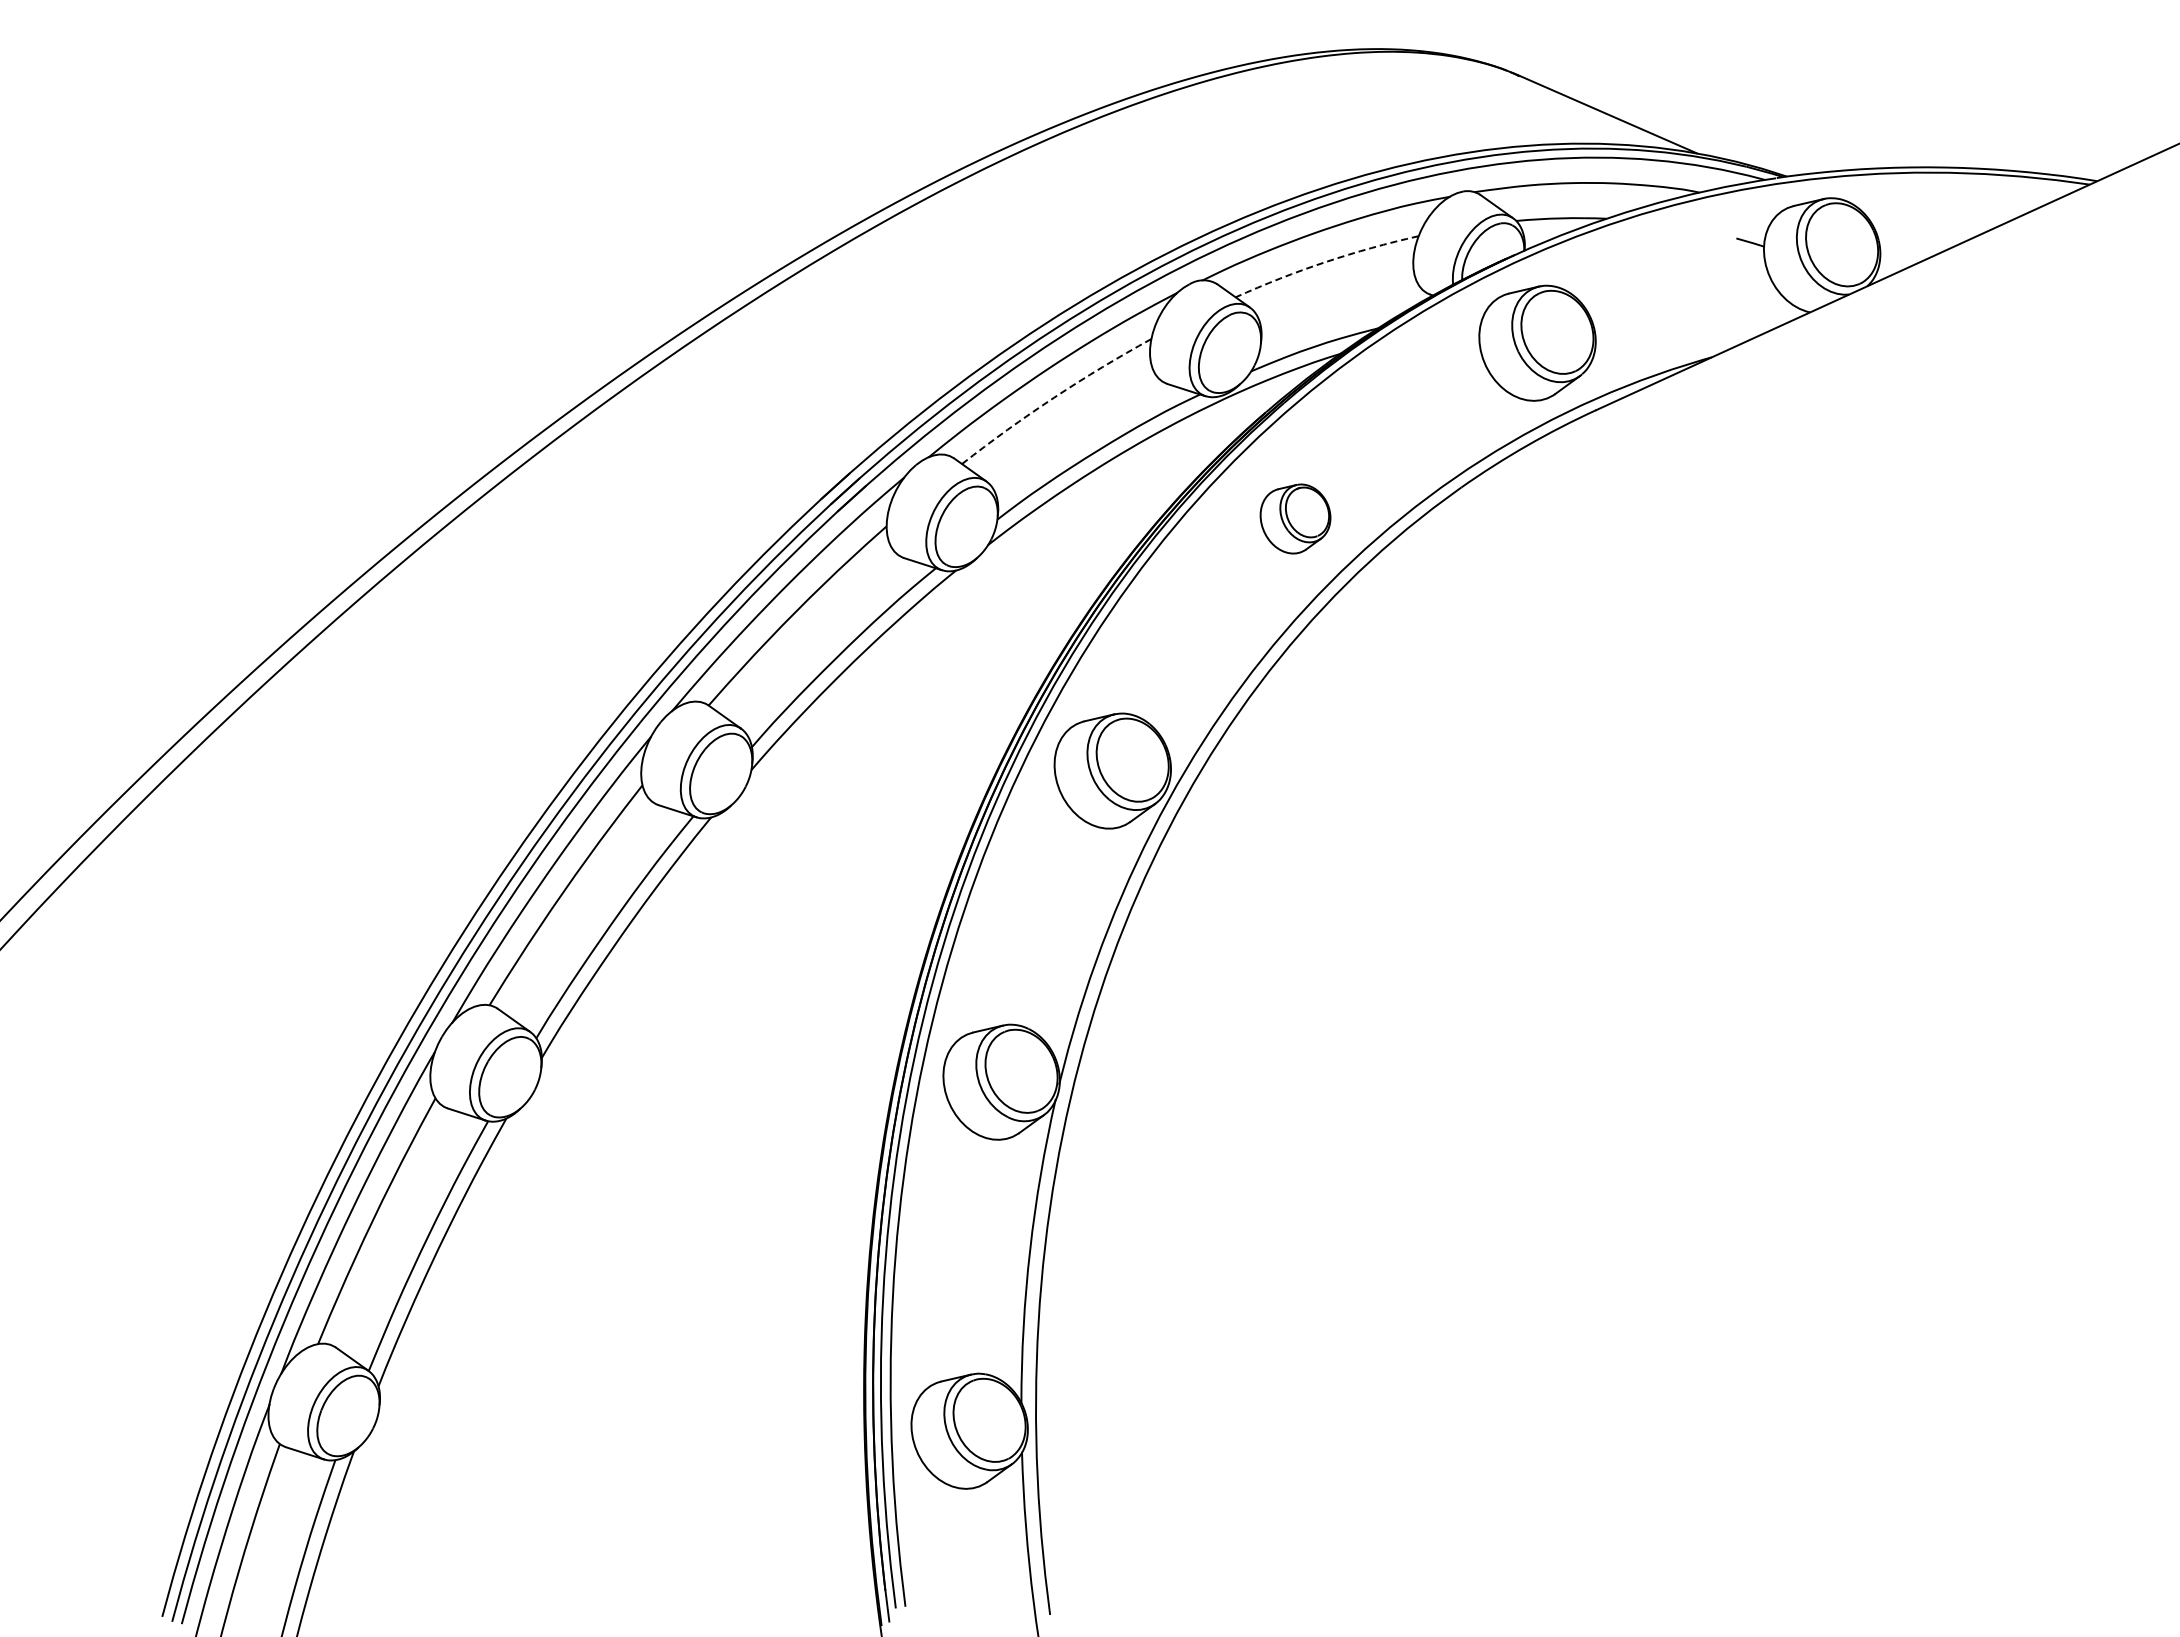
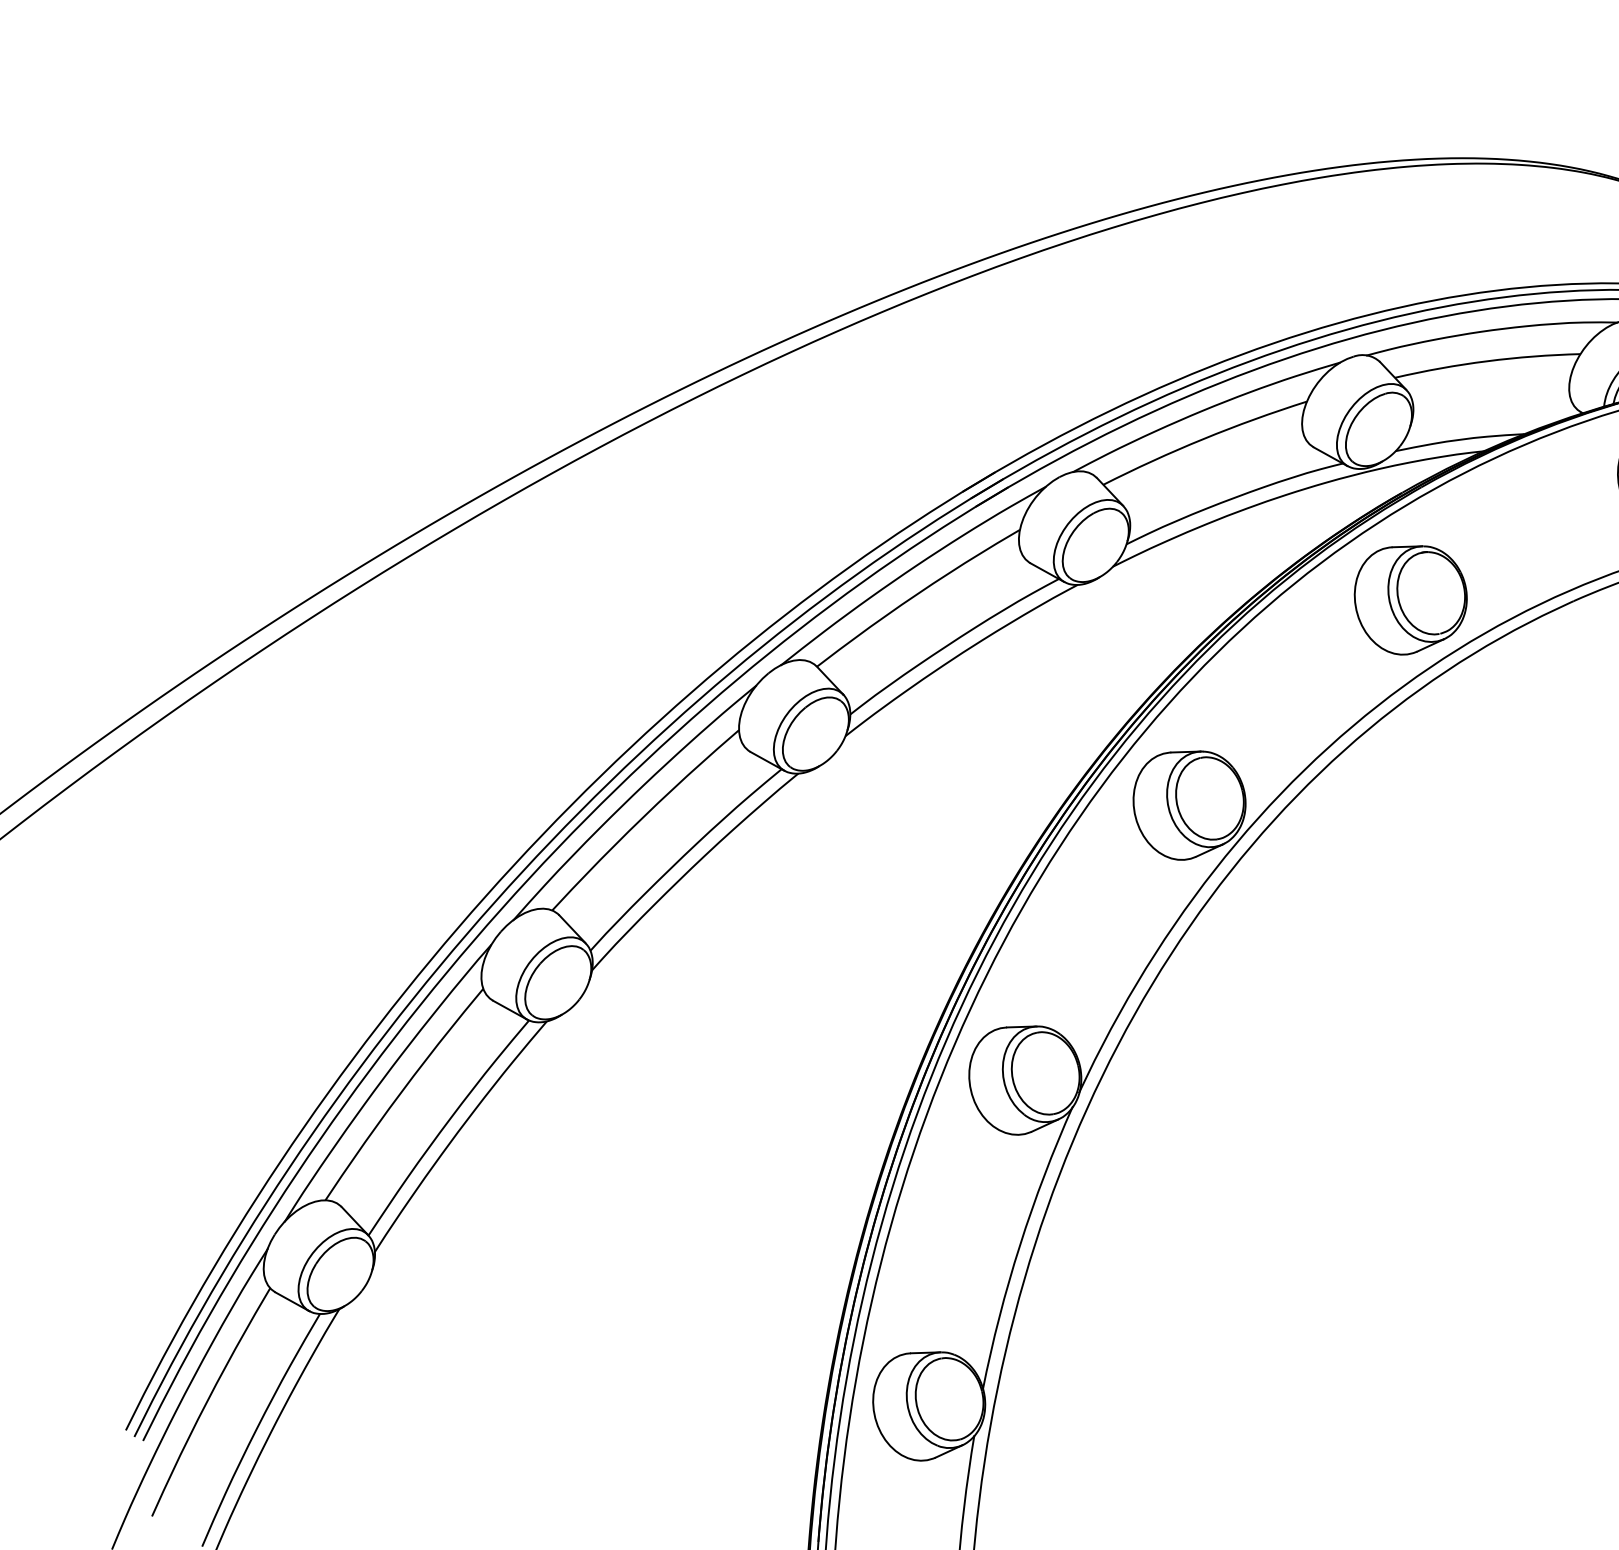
arc: (1325, 262) -> (1486, 361), dashed -> solid
arc: (1054, 397) -> (1203, 438), dashed -> solid
part: (1295, 518) -> (1410, 599), size x1.67

